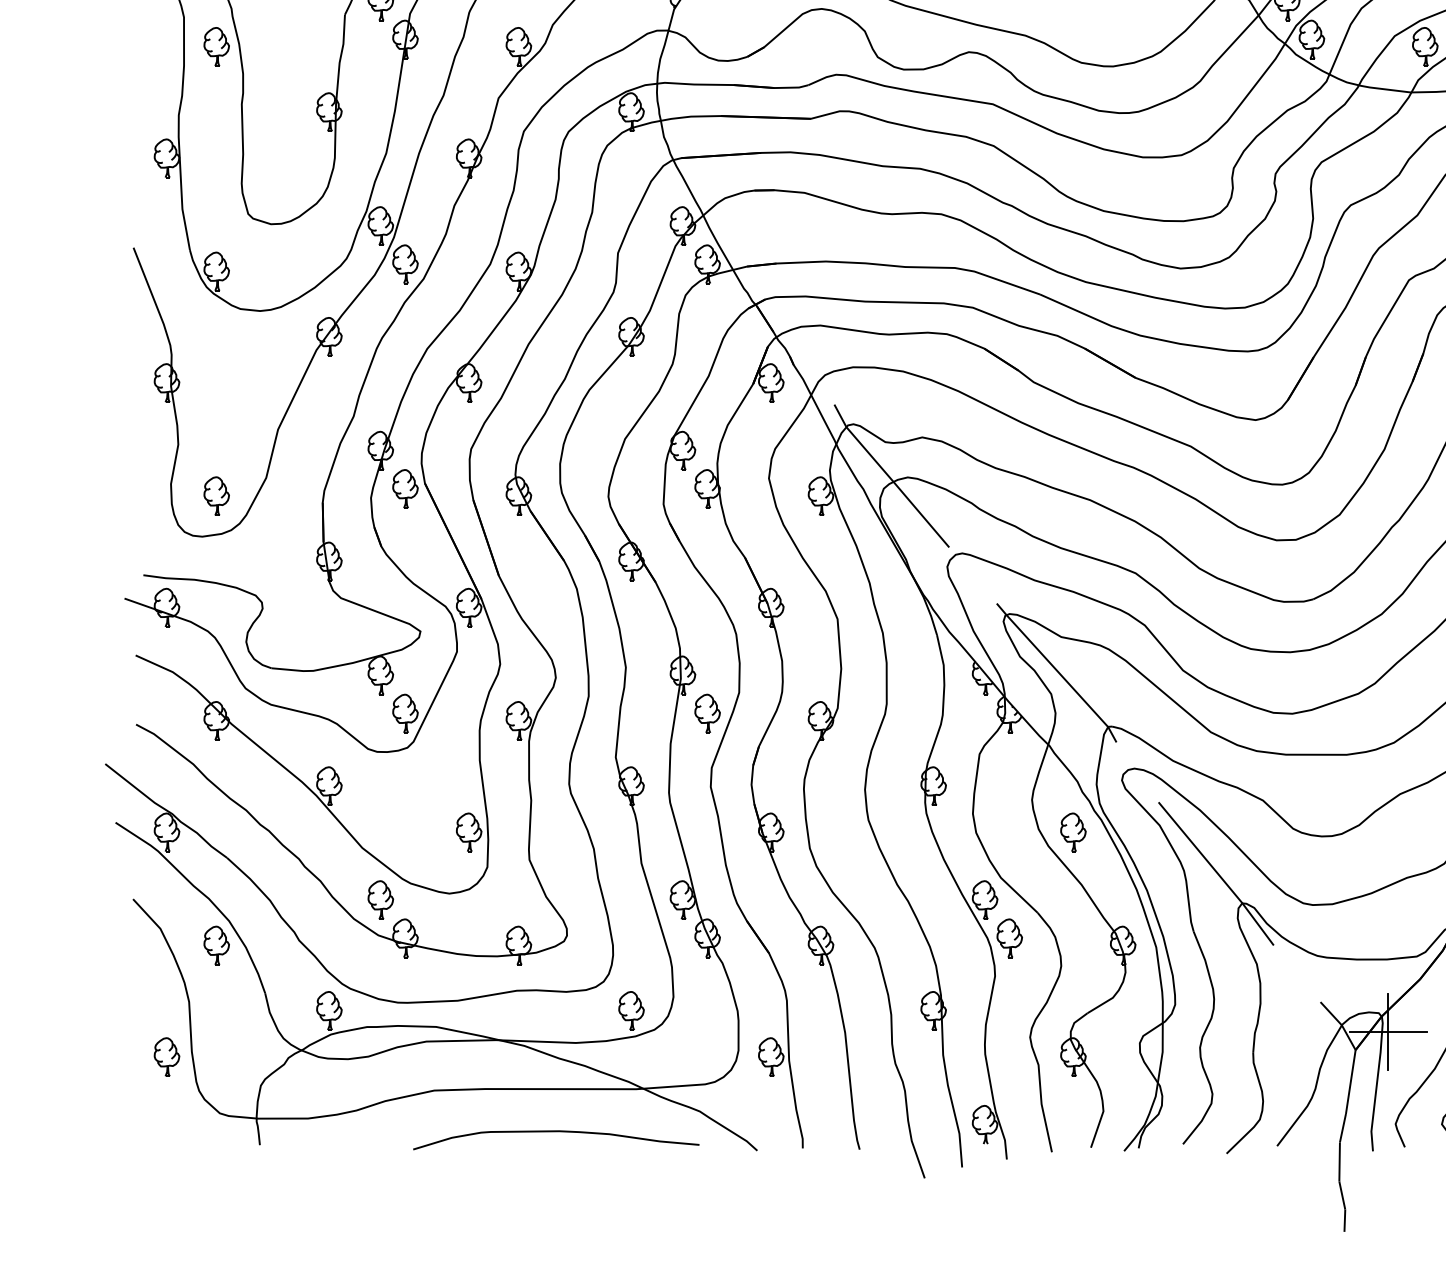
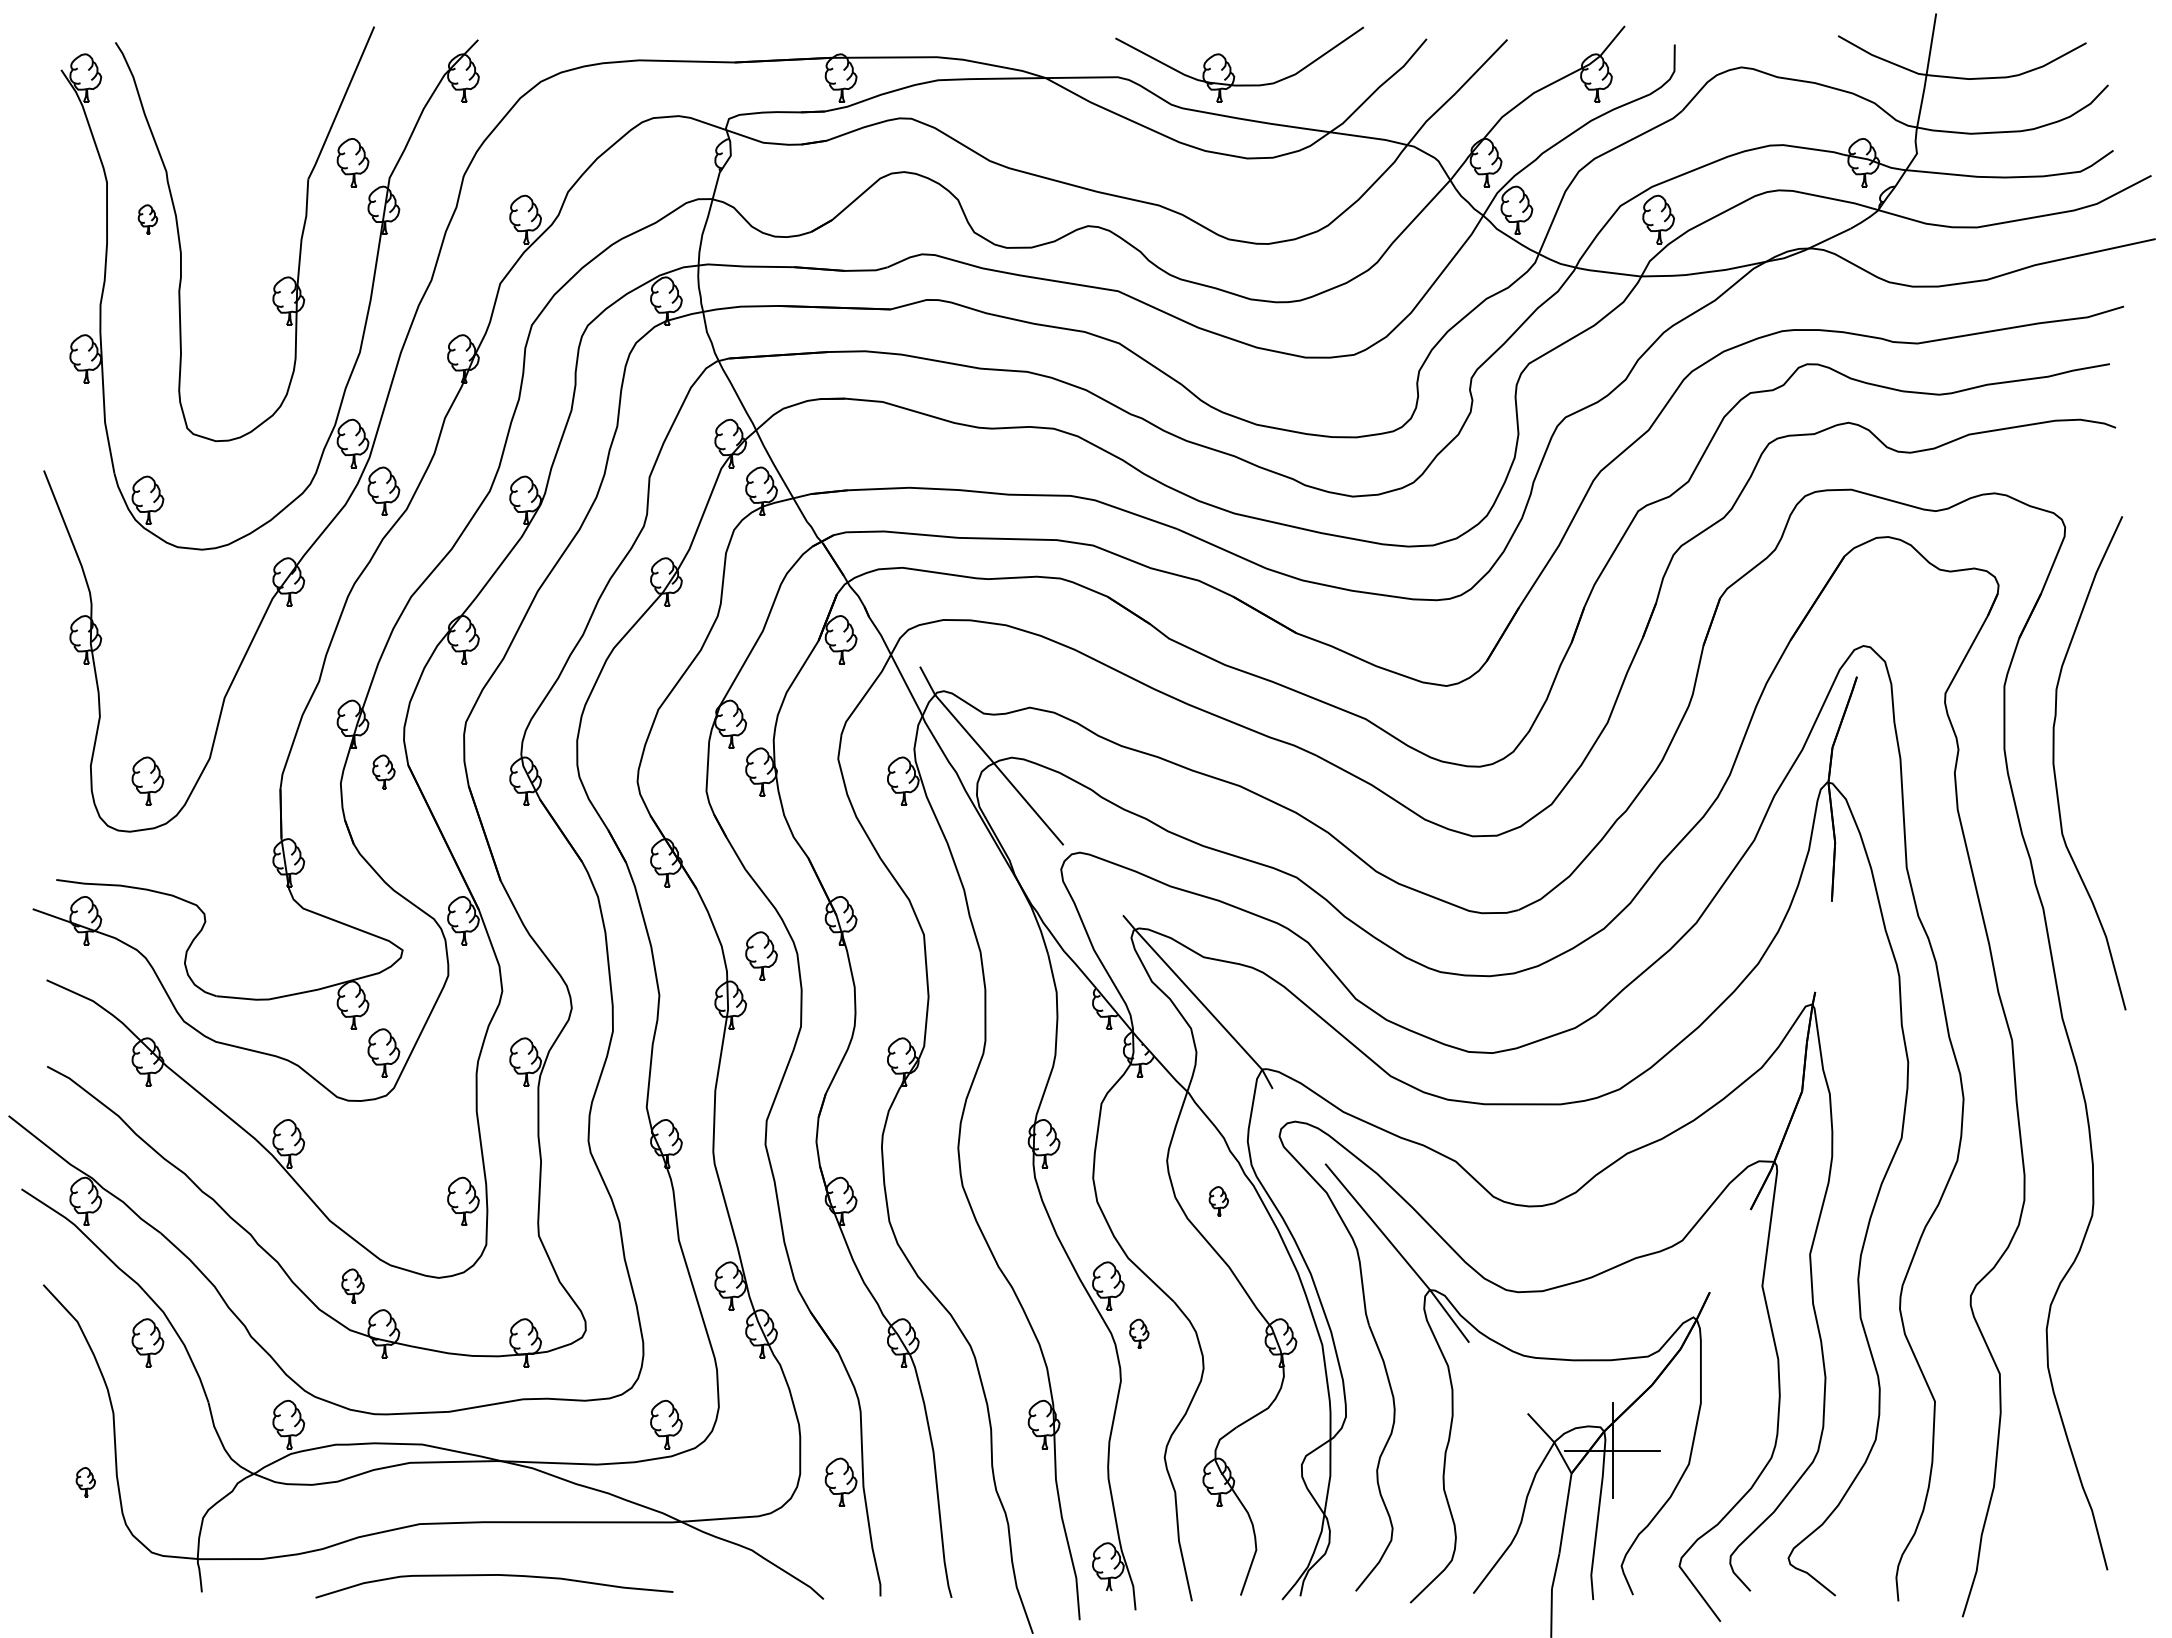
part: (216, 46) -> (147, 219), size x0.6
part: (405, 488) -> (383, 771), size x0.7
part: (707, 713) -> (761, 955), moved
part: (1073, 831) -> (1218, 1200), size x0.6
part: (380, 899) -> (352, 1285), size x0.7
part: (1009, 938) -> (1139, 1333), size x0.6
part: (166, 1056) -> (85, 1481), size x0.6
curve: (556, 1131) -> (494, 1575), moved

